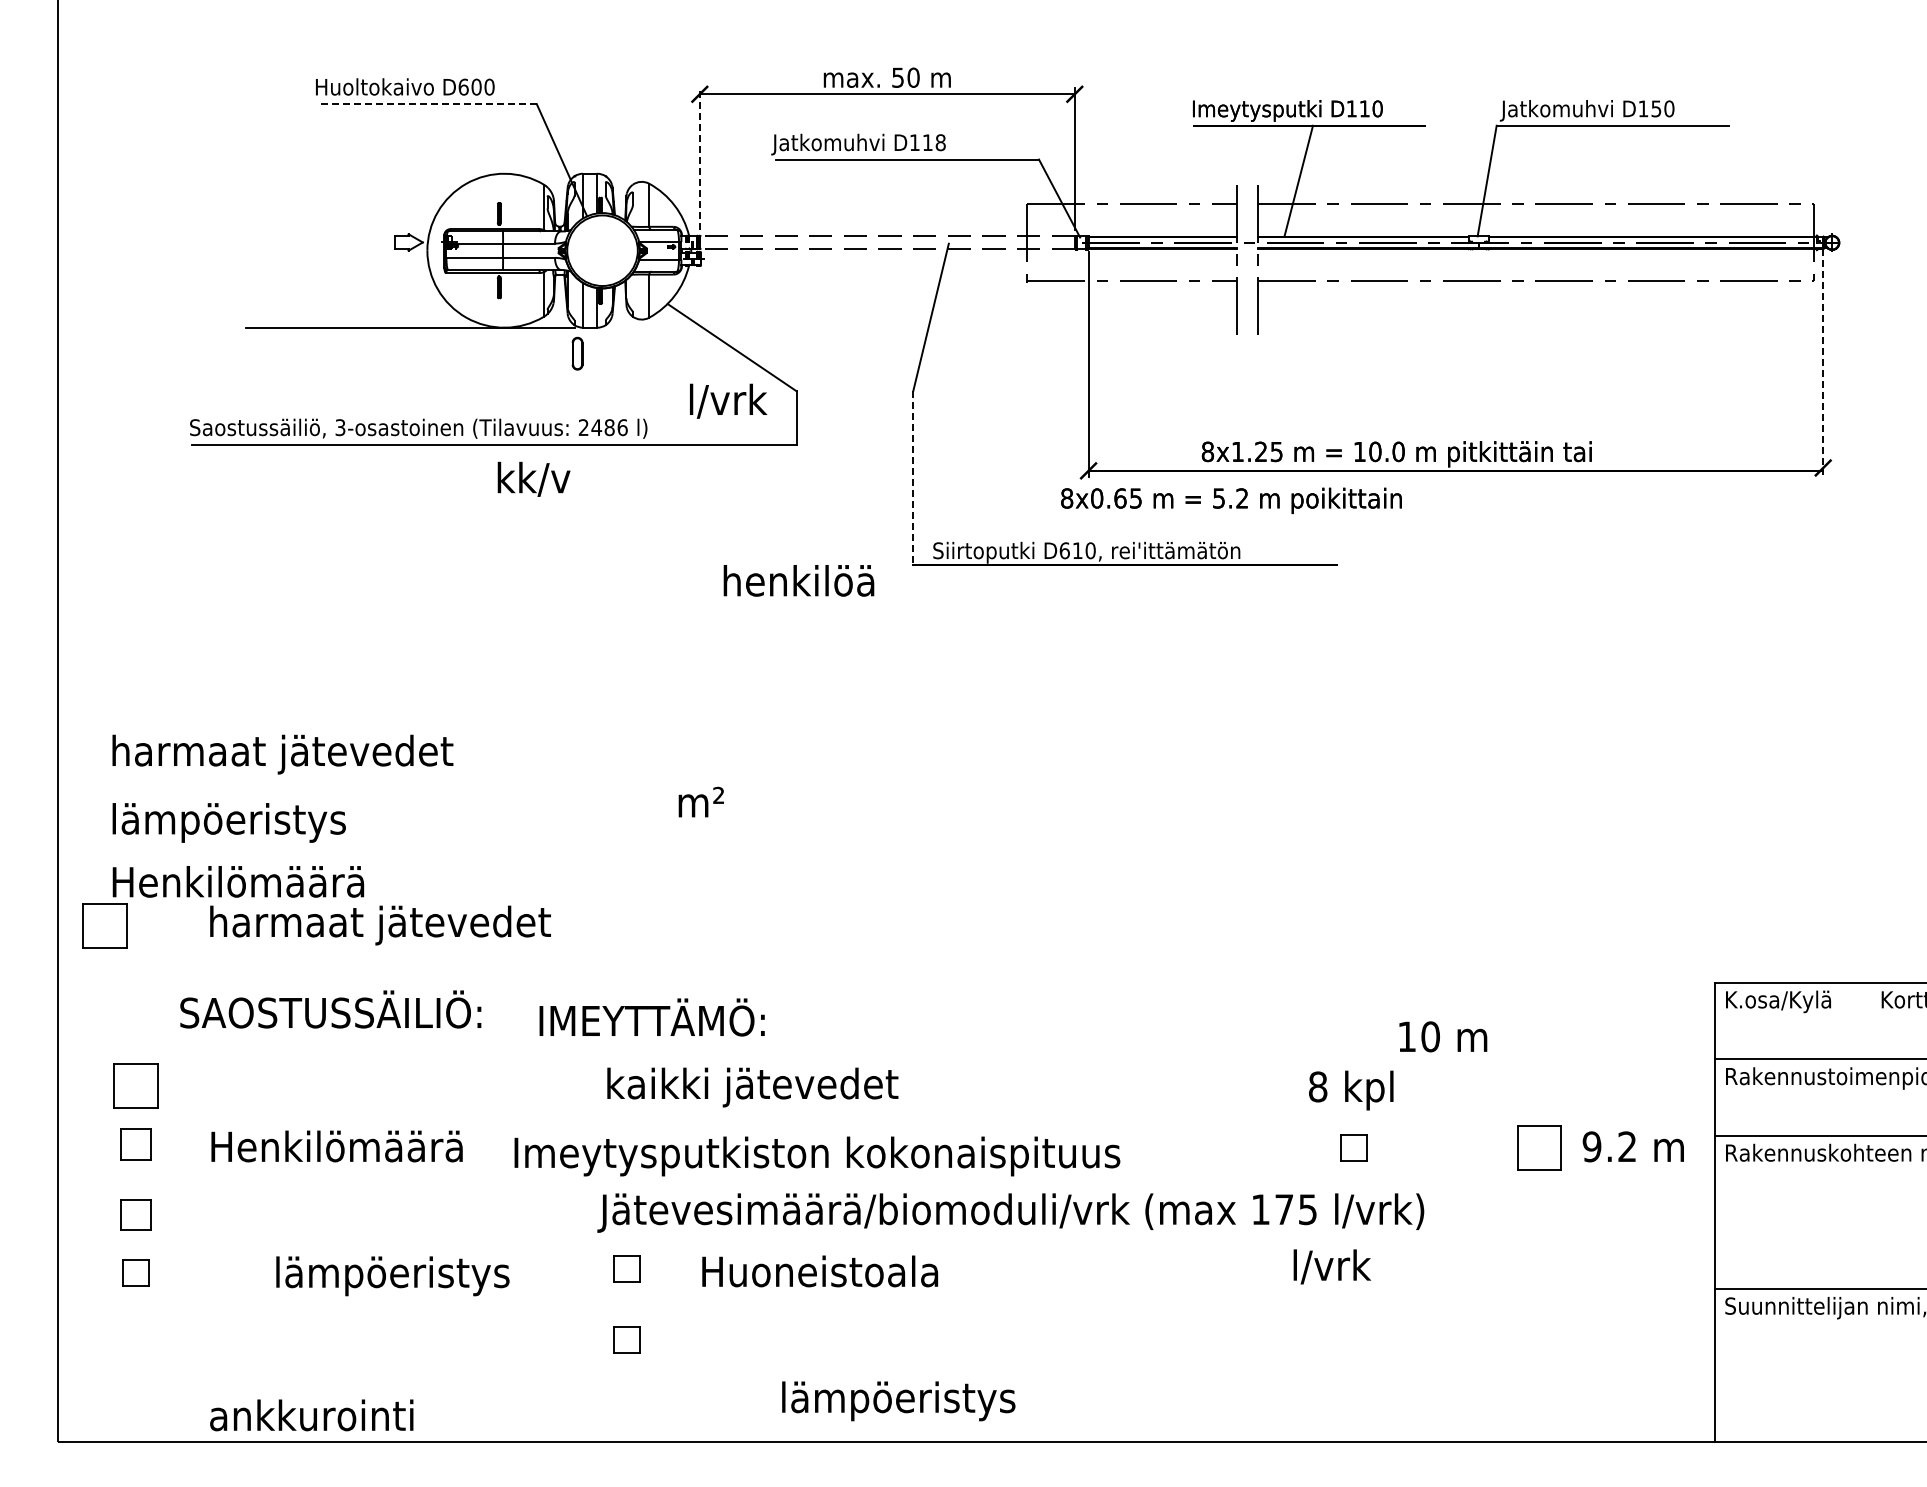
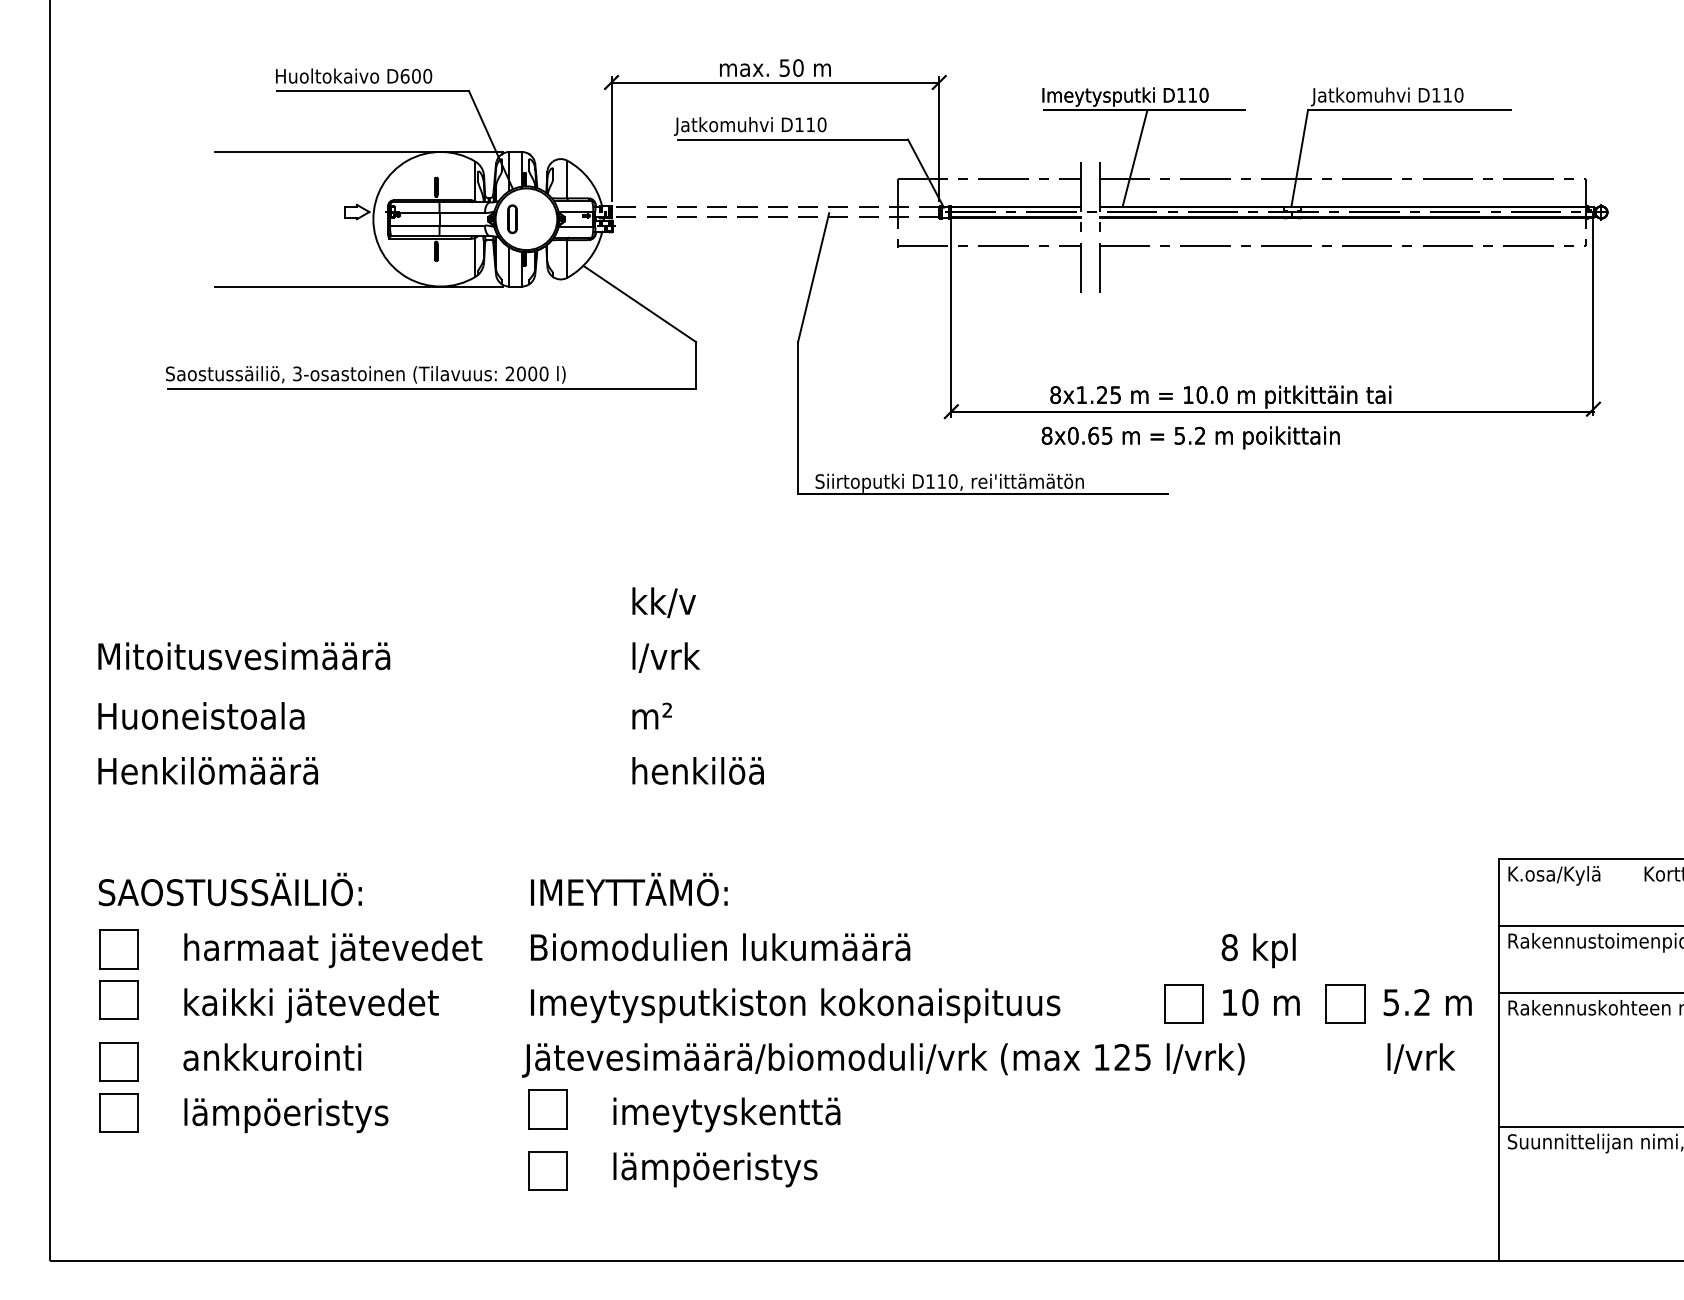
line: (427, 104) -> (373, 91), dashed -> solid
text: (1656, 108) -> (1447, 94), D150 -> D110
text: (940, 142) -> (821, 124), D118 -> D110
line: (699, 158) -> (611, 138), dashed -> solid
line: (410, 173) -> (358, 151), added
part: (577, 353) -> (512, 219), moved
line: (1823, 361) -> (1593, 316), dashed -> solid
text: (728, 400) -> (666, 656), moved
text: (609, 427) -> (532, 373), 2486 -> 2000
text: (533, 478) -> (663, 601), moved
line: (913, 478) -> (798, 418), dashed -> solid
text: (1231, 500) -> (1190, 437), moved
text: (1064, 550) -> (930, 481), D610, -> D110,
text: (798, 580) -> (697, 770), moved
text: (282, 754) -> (246, 659), harmaat jätevedet -> Mitoitusvesimäärä
text: (700, 801) -> (651, 715), moved
text: (230, 822) -> (201, 719), lämpöeristys -> Huoneistoala
part: (104, 925) -> (91, 809), removed
text: (380, 925) -> (333, 950), moved
text: (330, 1009) -> (230, 889), moved
text: (651, 1017) -> (628, 889), moved
text: (1443, 1036) -> (1261, 1002), moved
text: (824, 1087) -> (720, 950), kaikki jätevedet -> Biomodulien lukumäärä
text: (1351, 1090) -> (1258, 950), moved
part: (135, 1144) -> (118, 1000), size x1.43
text: (1591, 1146) -> (1390, 1002), 9.2 -> 5.2
part: (1354, 1147) -> (1183, 1003), size x1.67
text: (356, 1150) -> (311, 1005), Henkilömäärä -> kaikki jätevedet
text: (817, 1156) -> (795, 1005), moved
text: (1284, 1209) -> (1122, 1057), 175 -> 125
part: (135, 1214) -> (118, 1061), size x1.43
text: (1332, 1266) -> (1421, 1058), moved
part: (626, 1268) -> (547, 1108), size x1.67
part: (135, 1272) -> (118, 1112), size x1.67
text: (831, 1275) -> (726, 1115), Huoneistoala -> imeytyskenttä
text: (392, 1276) -> (286, 1115), moved
part: (626, 1339) -> (547, 1170), size x1.67
text: (898, 1401) -> (715, 1170), moved
text: (311, 1415) -> (272, 1057), moved

